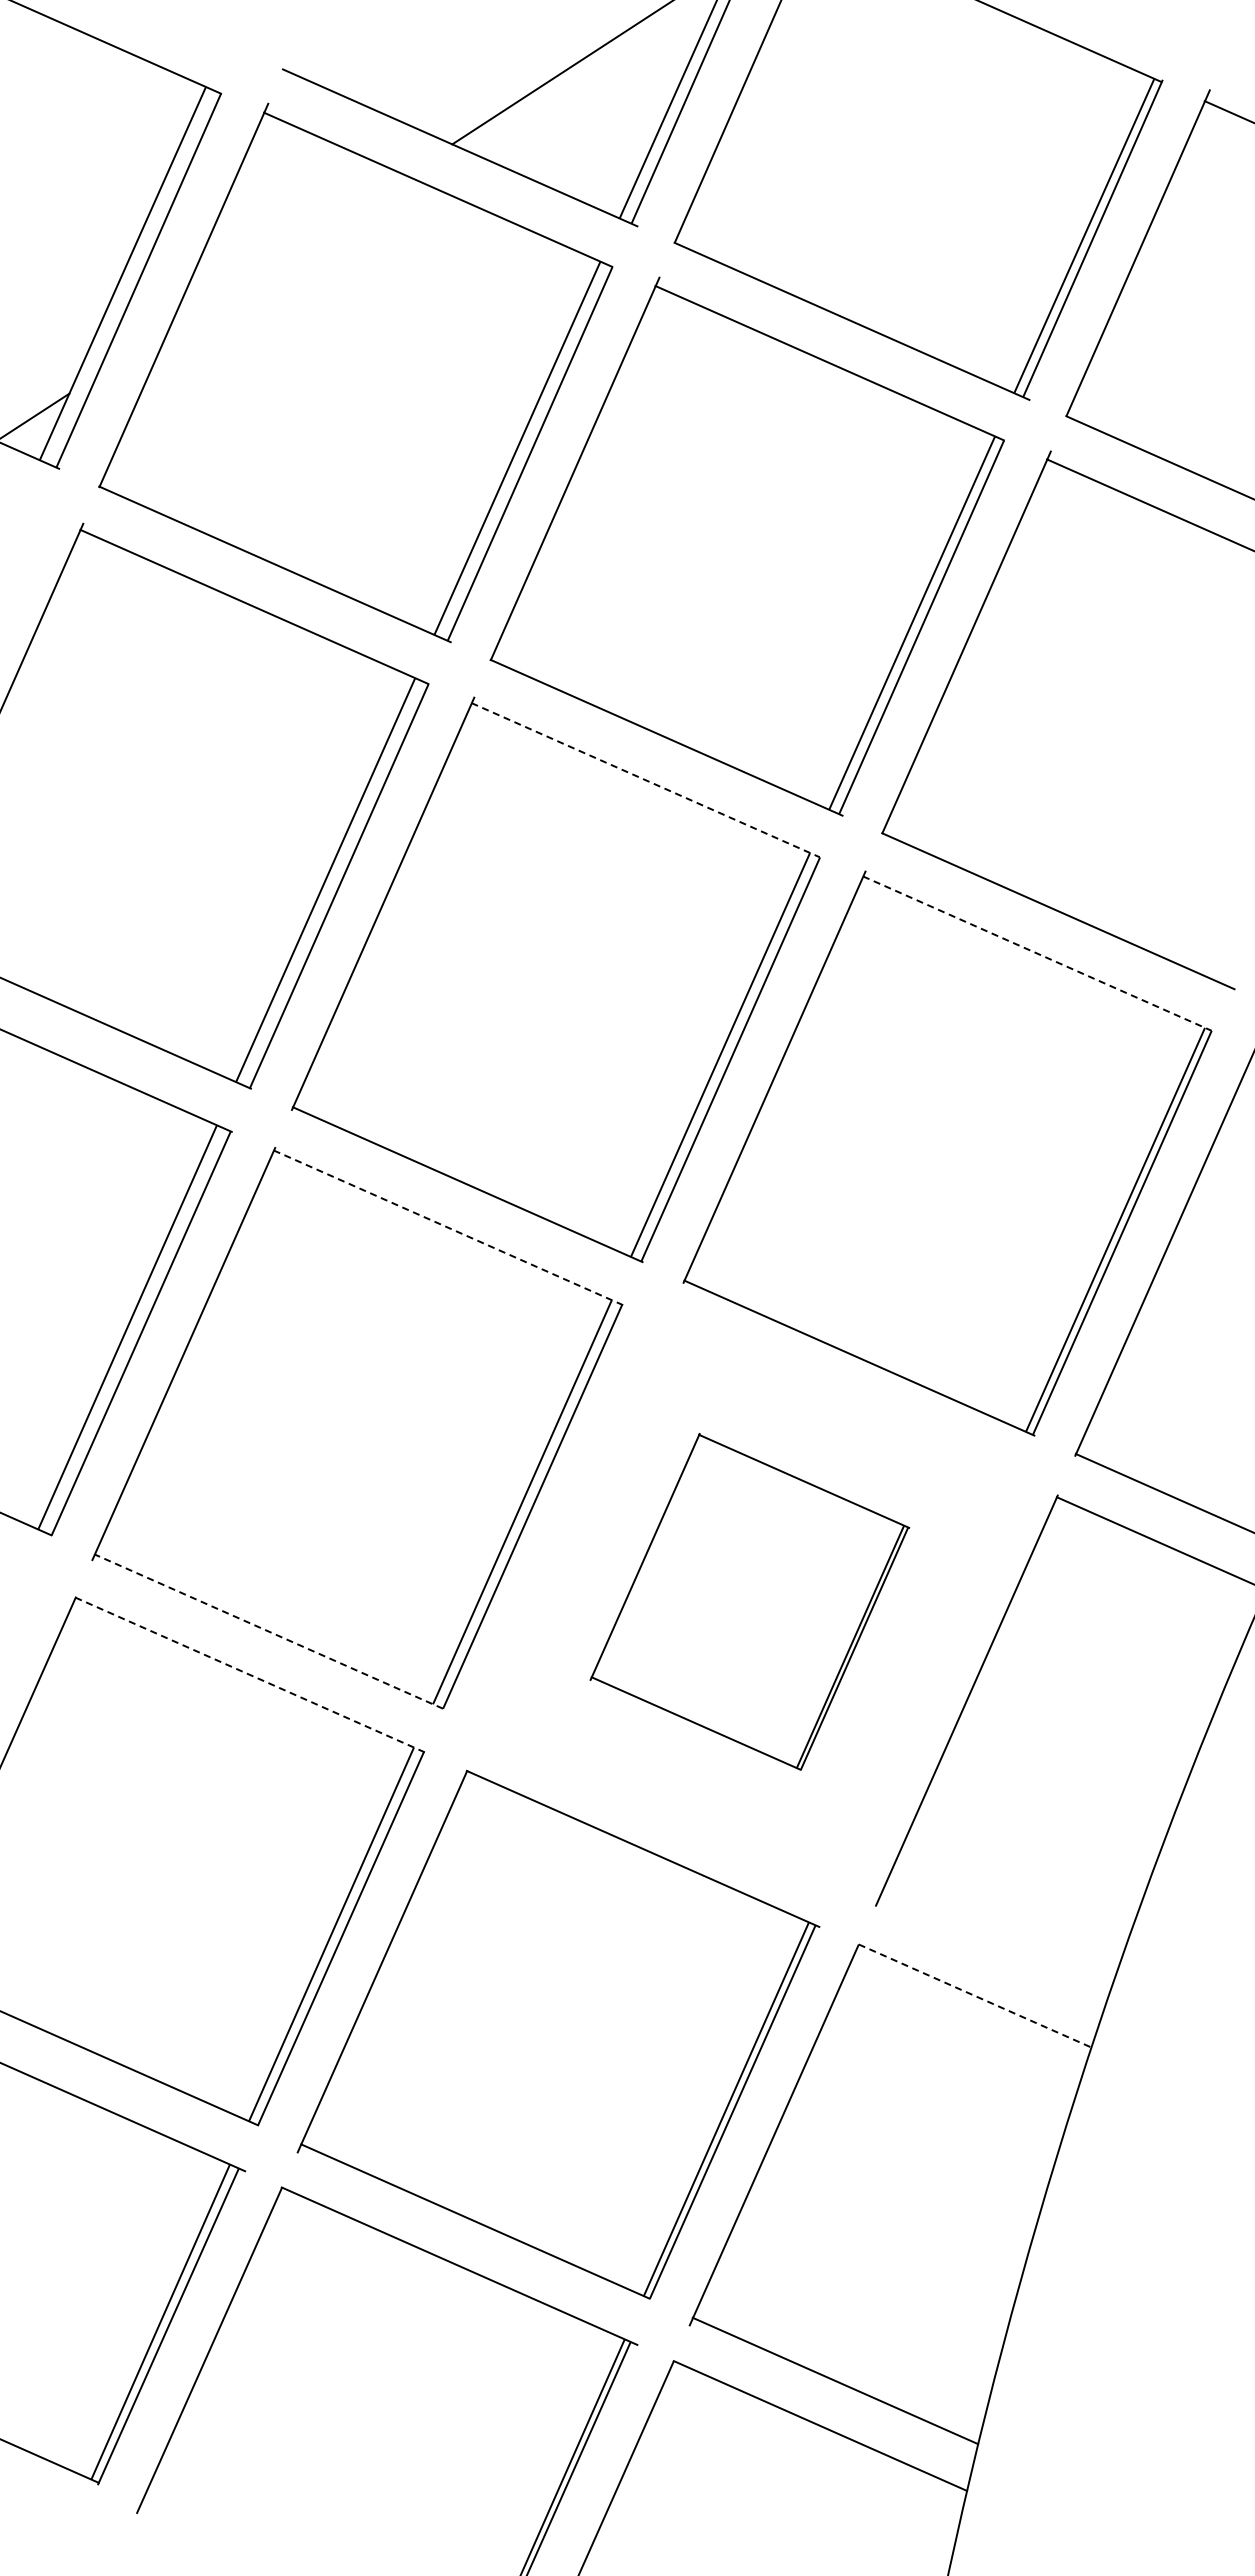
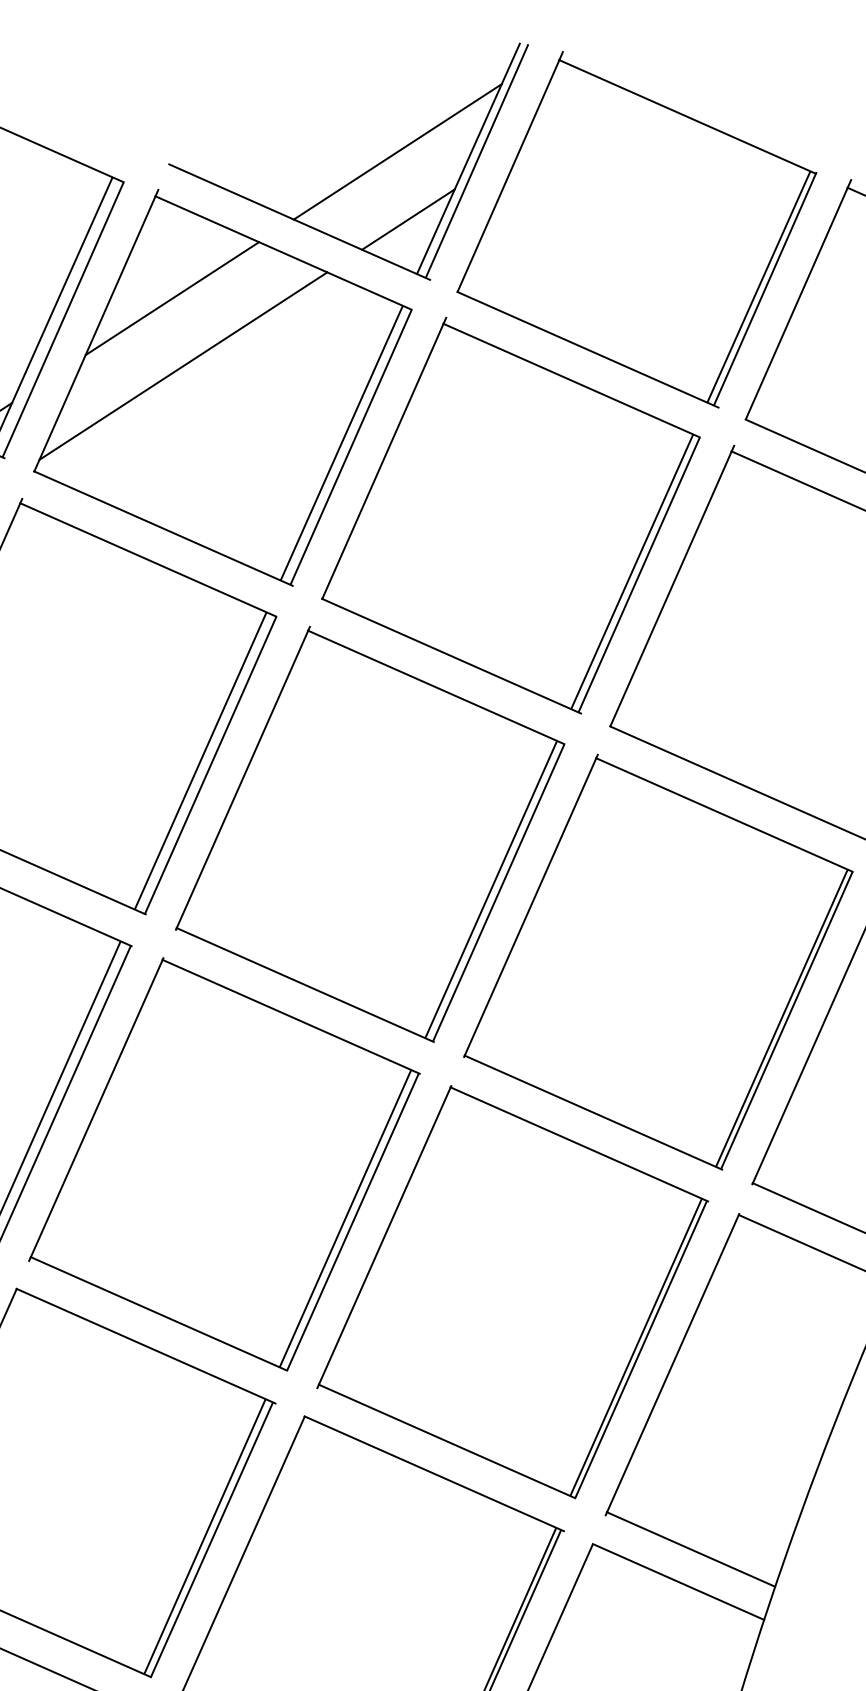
line: (608, 144) -> (408, 219), added
line: (287, 251) -> (172, 298), added
line: (301, 343) -> (182, 366), added
line: (646, 780) -> (436, 687), dashed -> solid
line: (1037, 953) -> (724, 814), dashed -> solid
line: (449, 1228) -> (291, 1017), dashed -> solid
part: (749, 1601) -> (512, 1291), size x1.67
line: (268, 1631) -> (158, 1313), dashed -> solid
line: (251, 1675) -> (146, 1346), dashed -> solid
line: (991, 1951) -> (690, 1549), added
line: (975, 1996) -> (678, 1582), dashed -> solid

